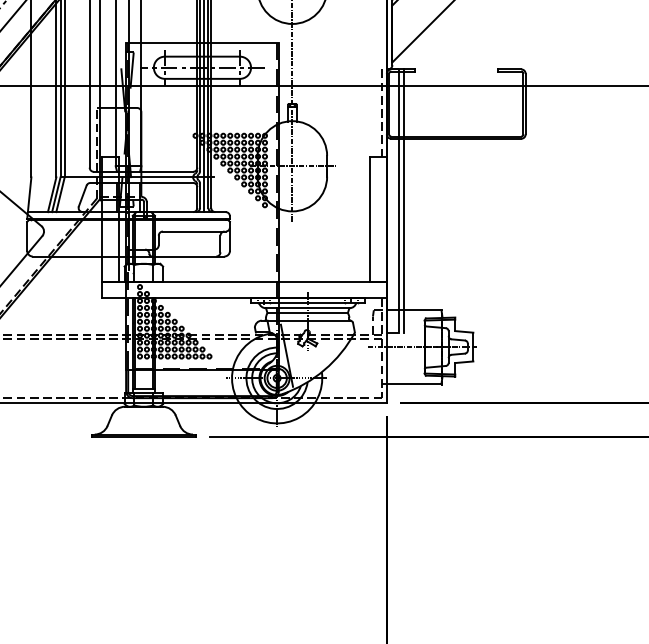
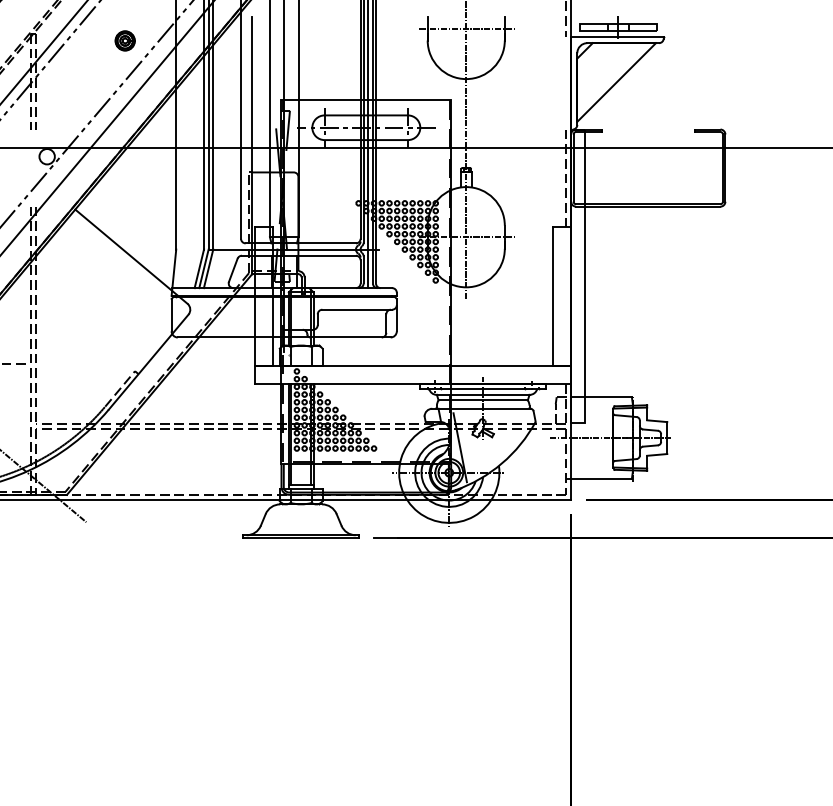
line: (403, 200) -> (589, 275), removed

